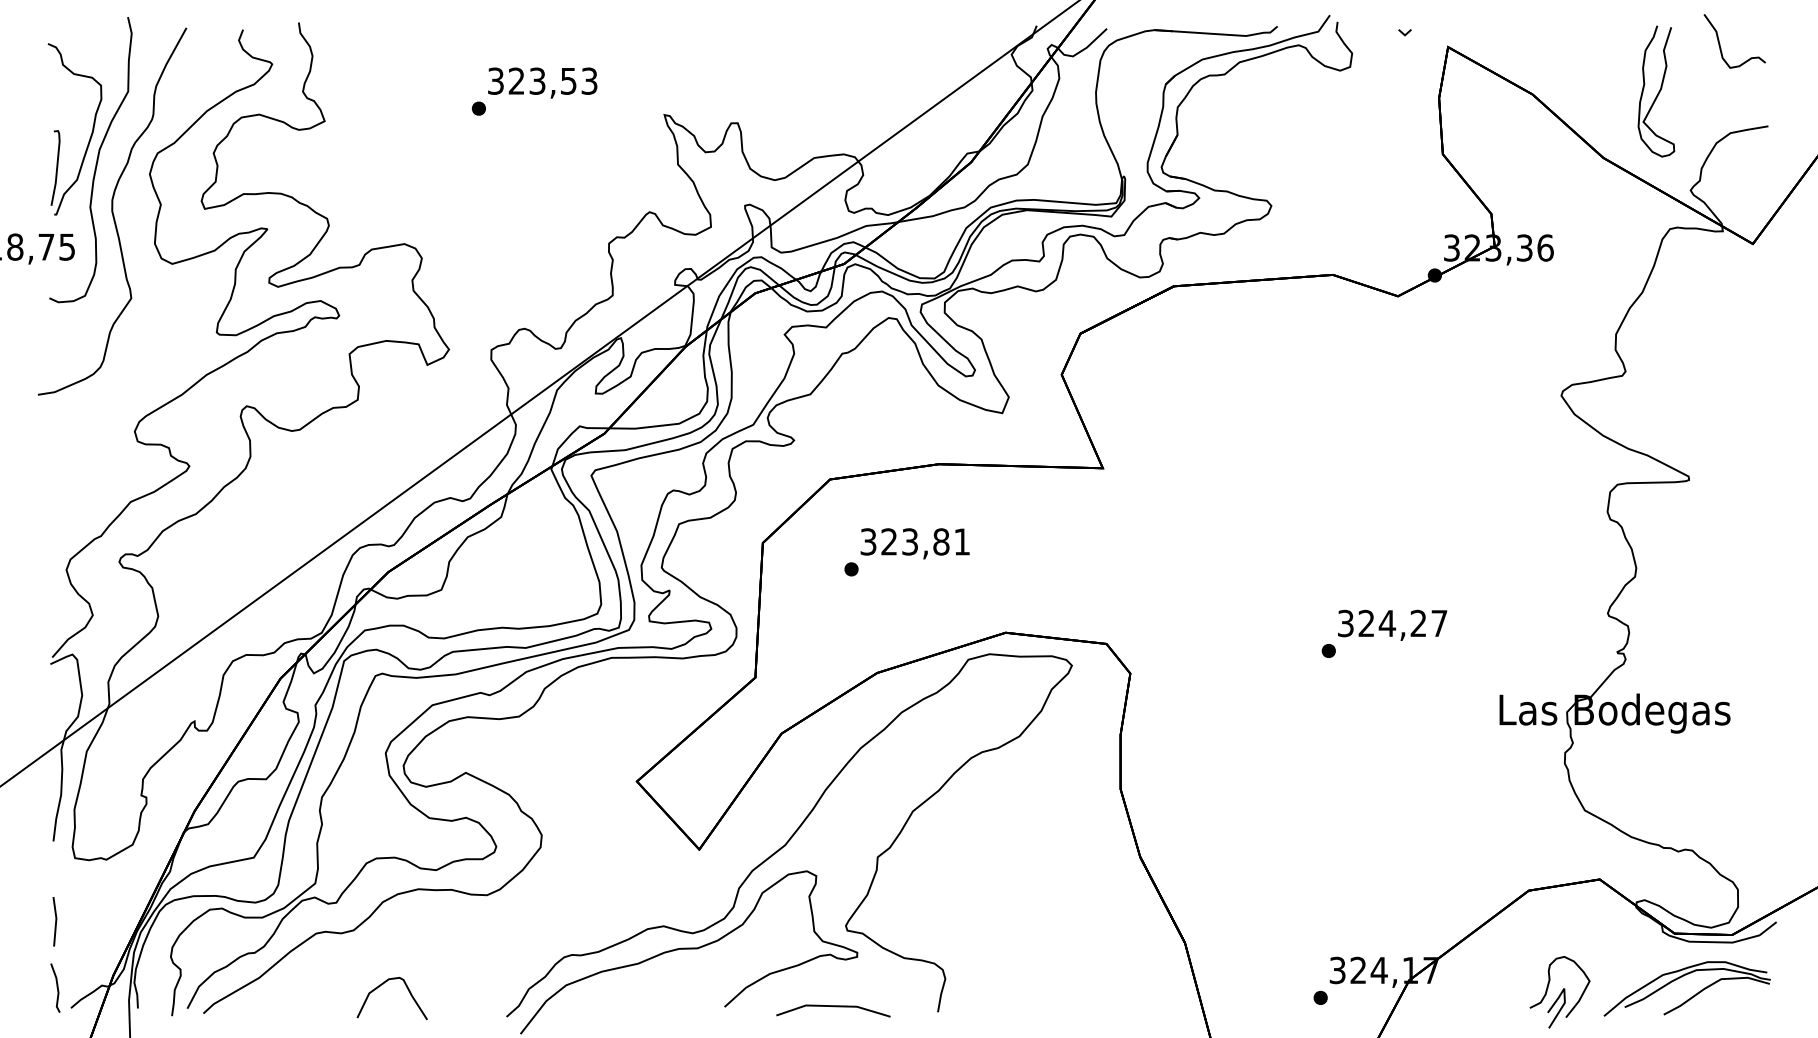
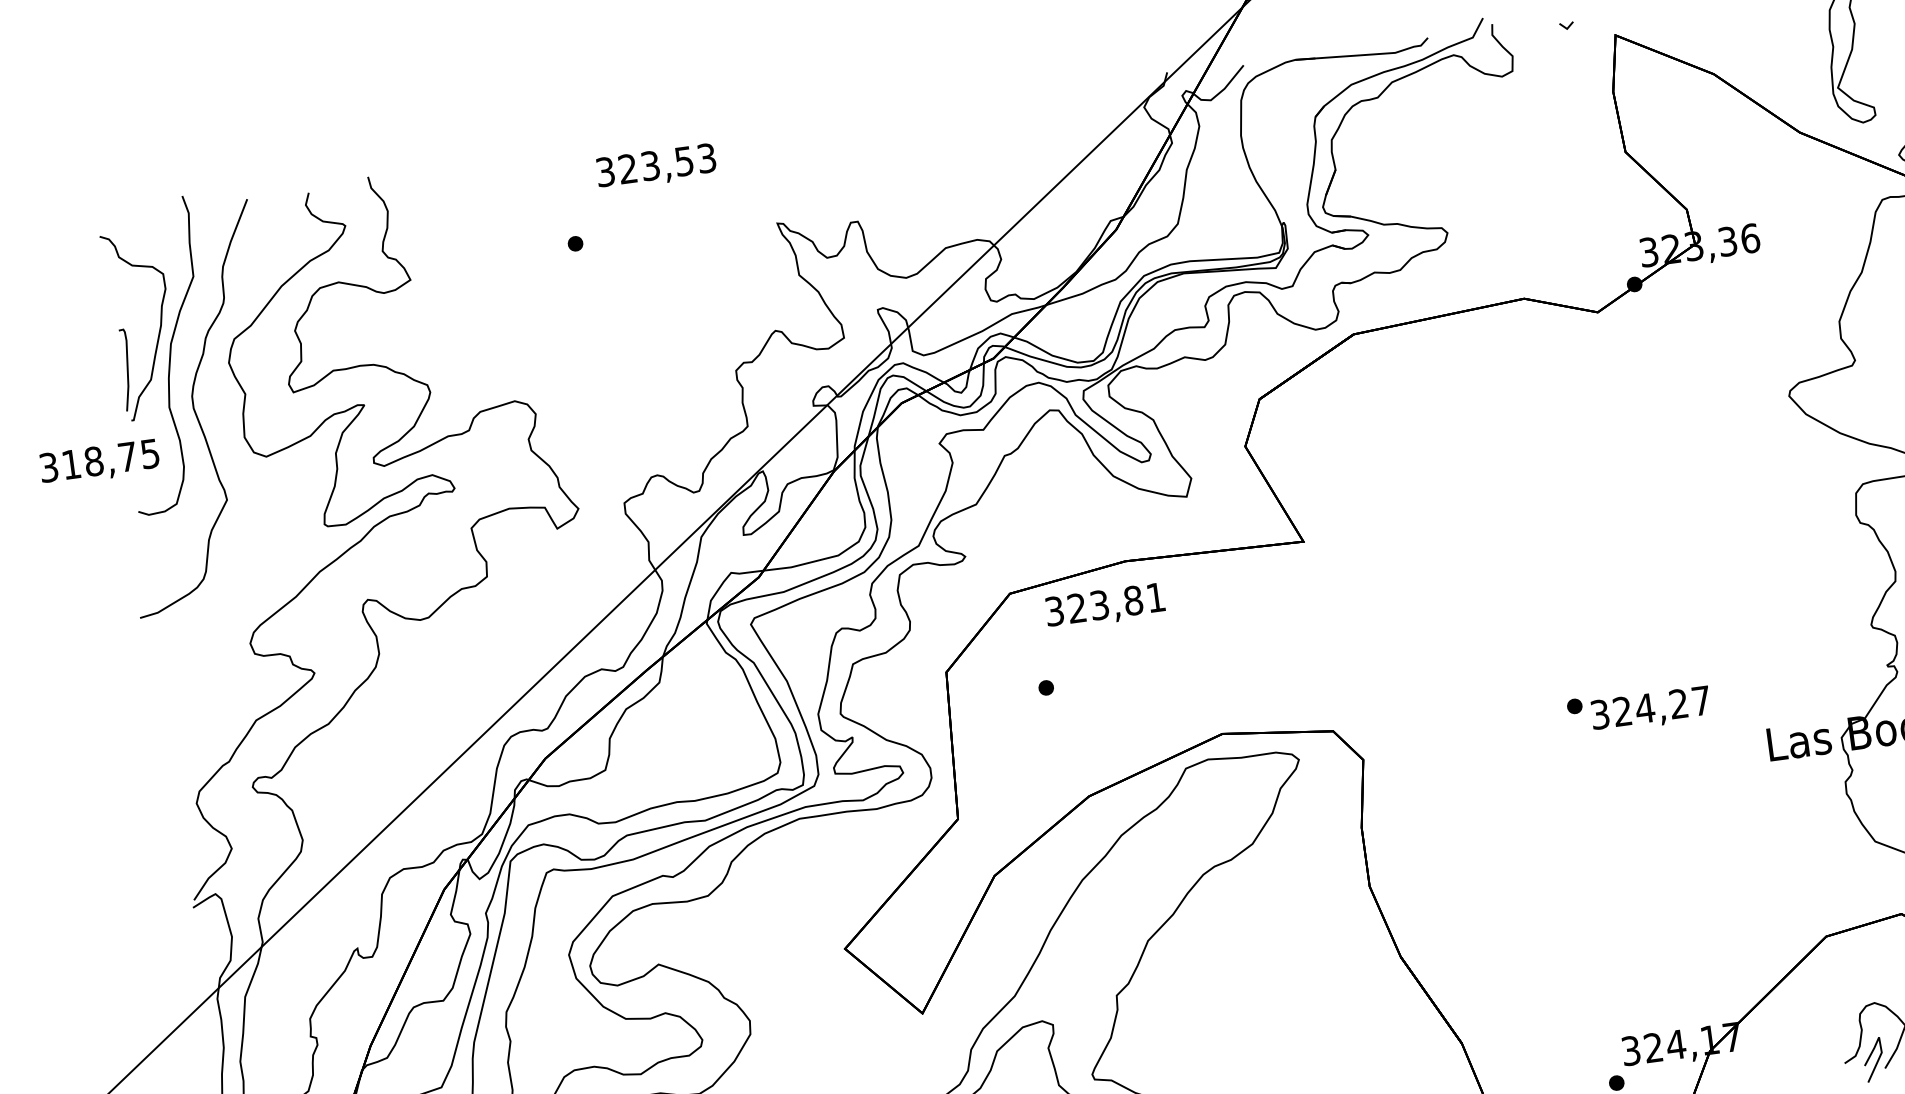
text: (542, 82) -> (656, 166), moved
text: (914, 543) -> (1104, 606), moved
text: (1392, 624) -> (1650, 708), moved

